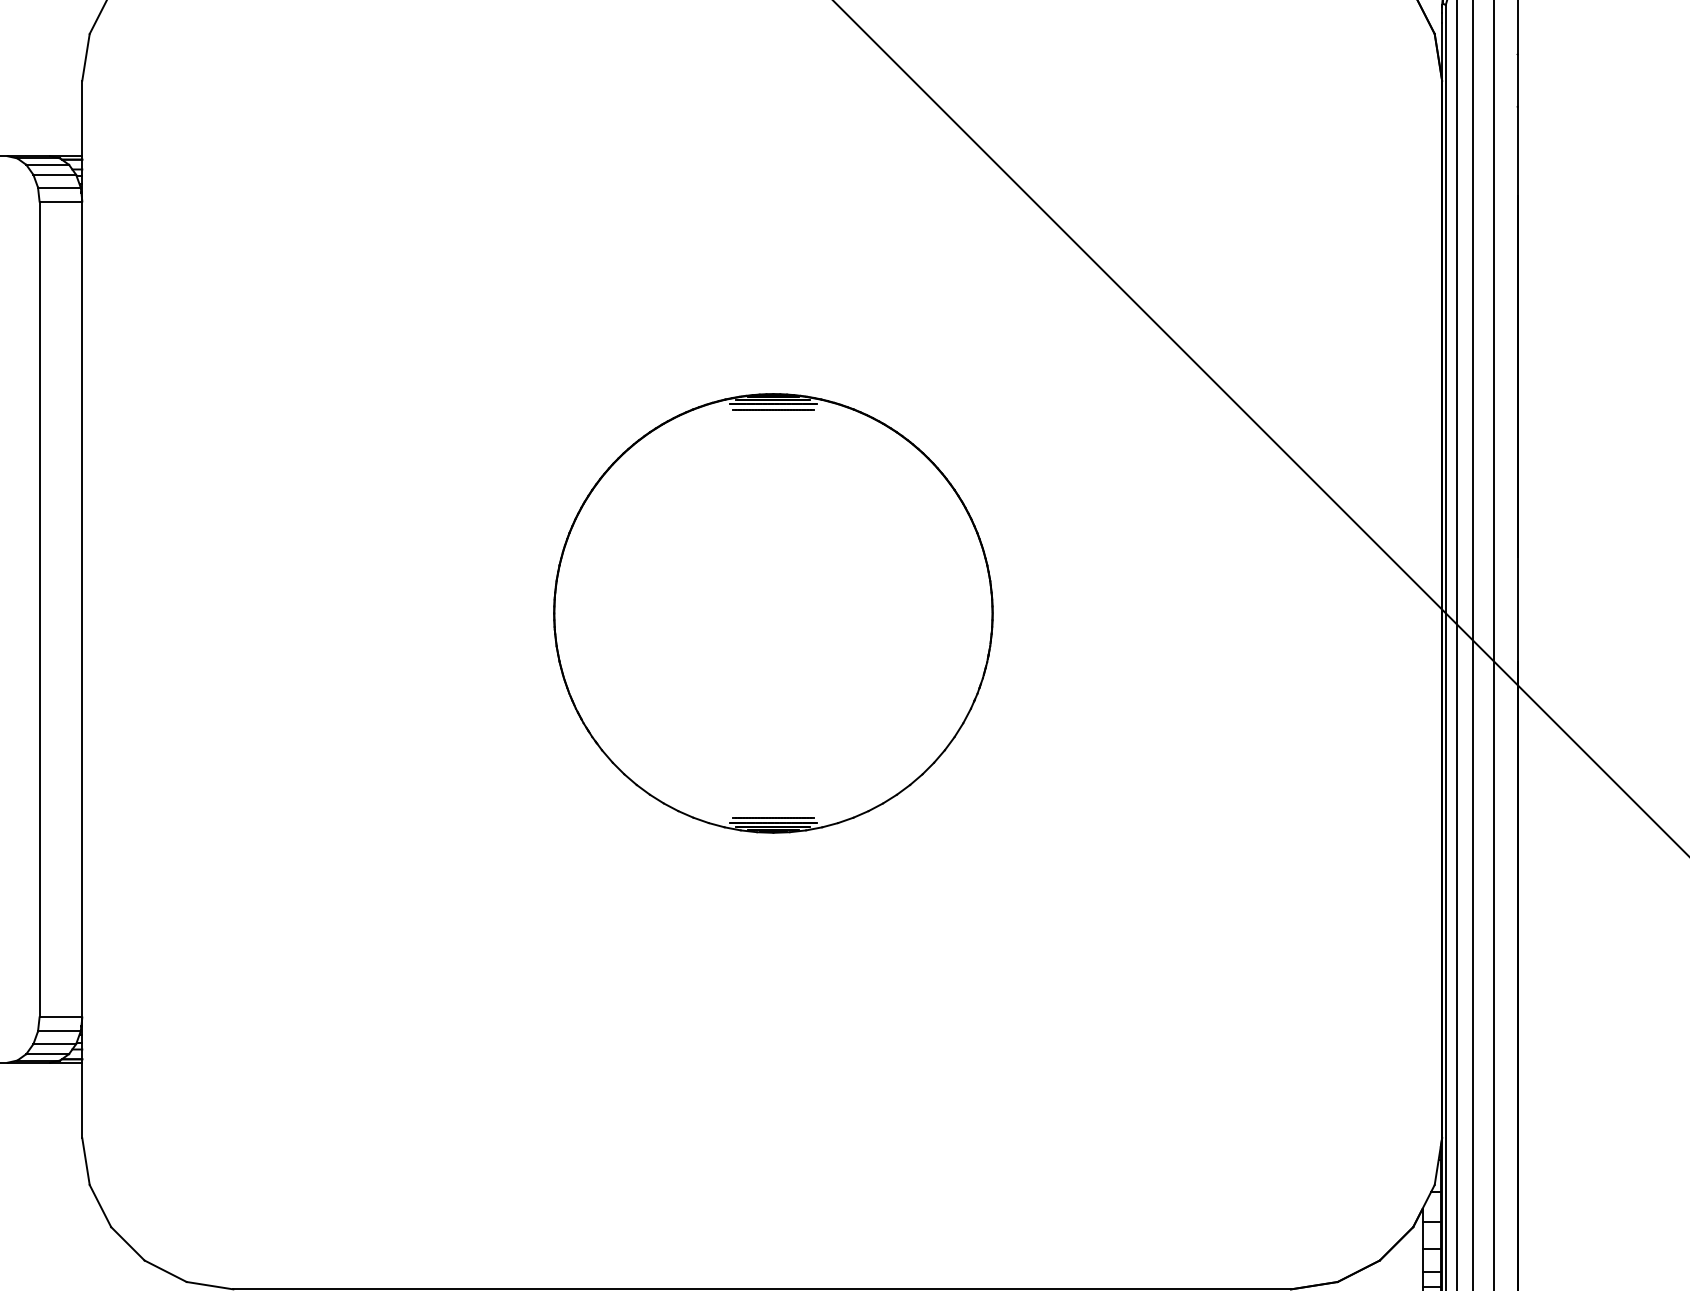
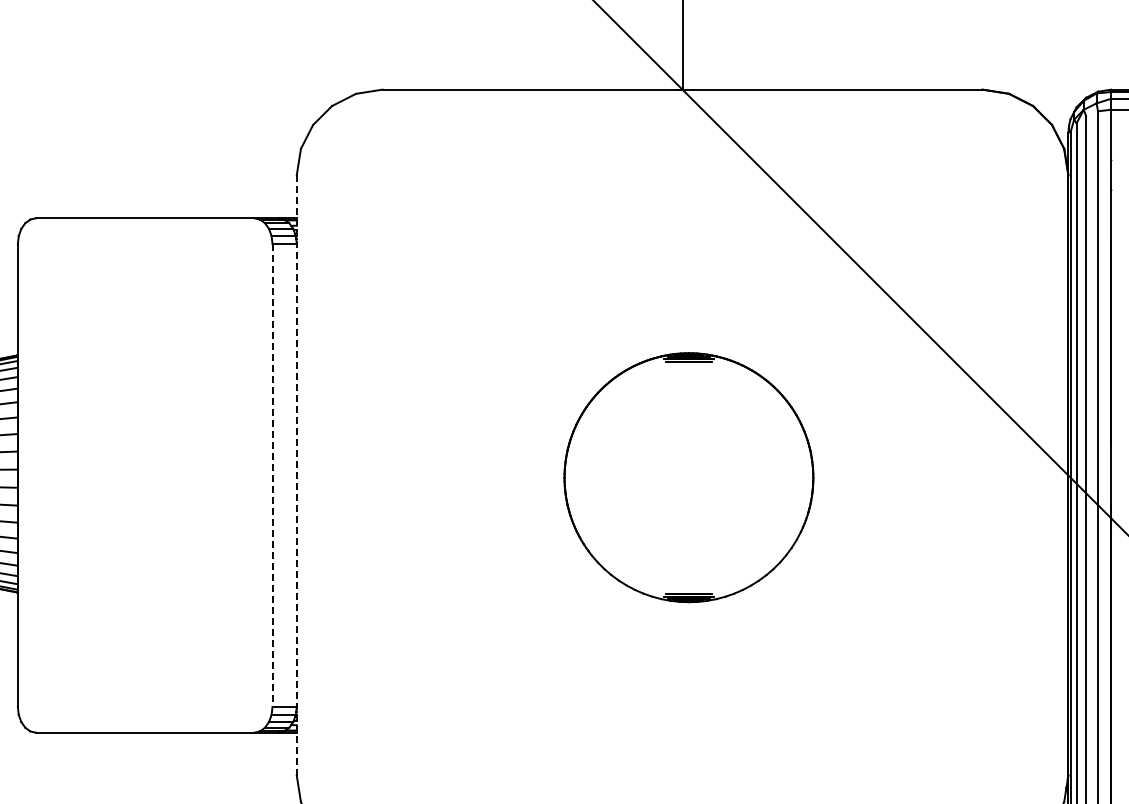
line: (81, 607) -> (296, 474), solid -> dashed
line: (39, 609) -> (272, 475), solid -> dashed

